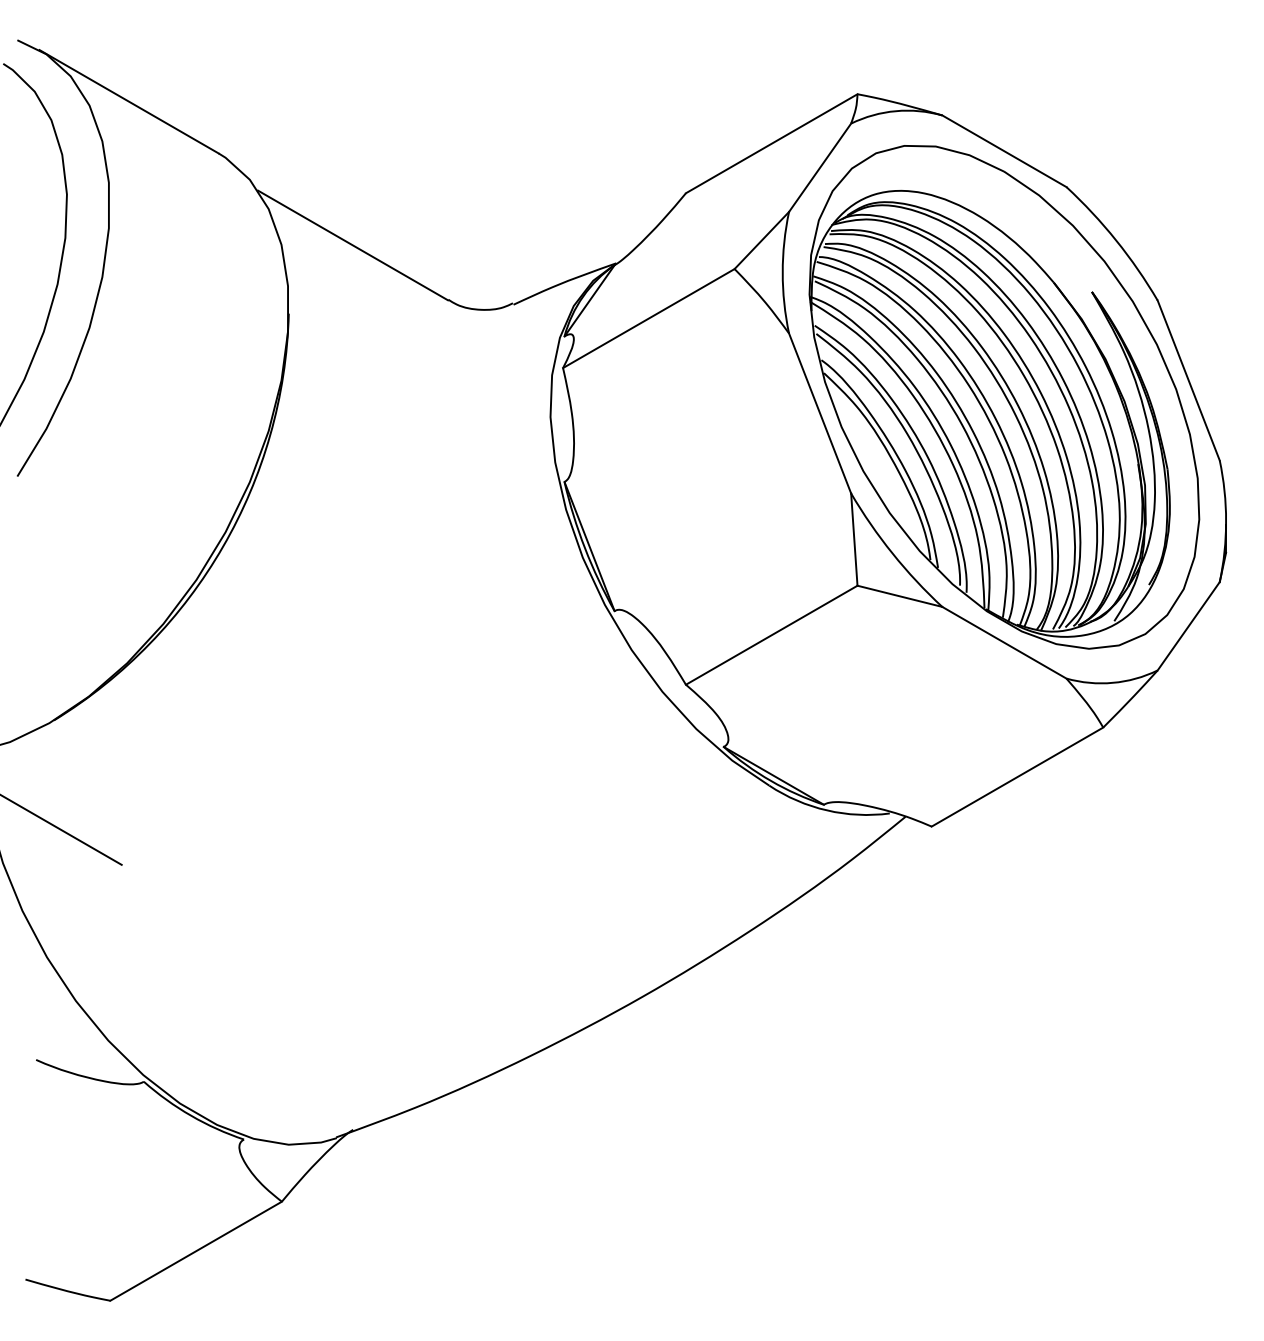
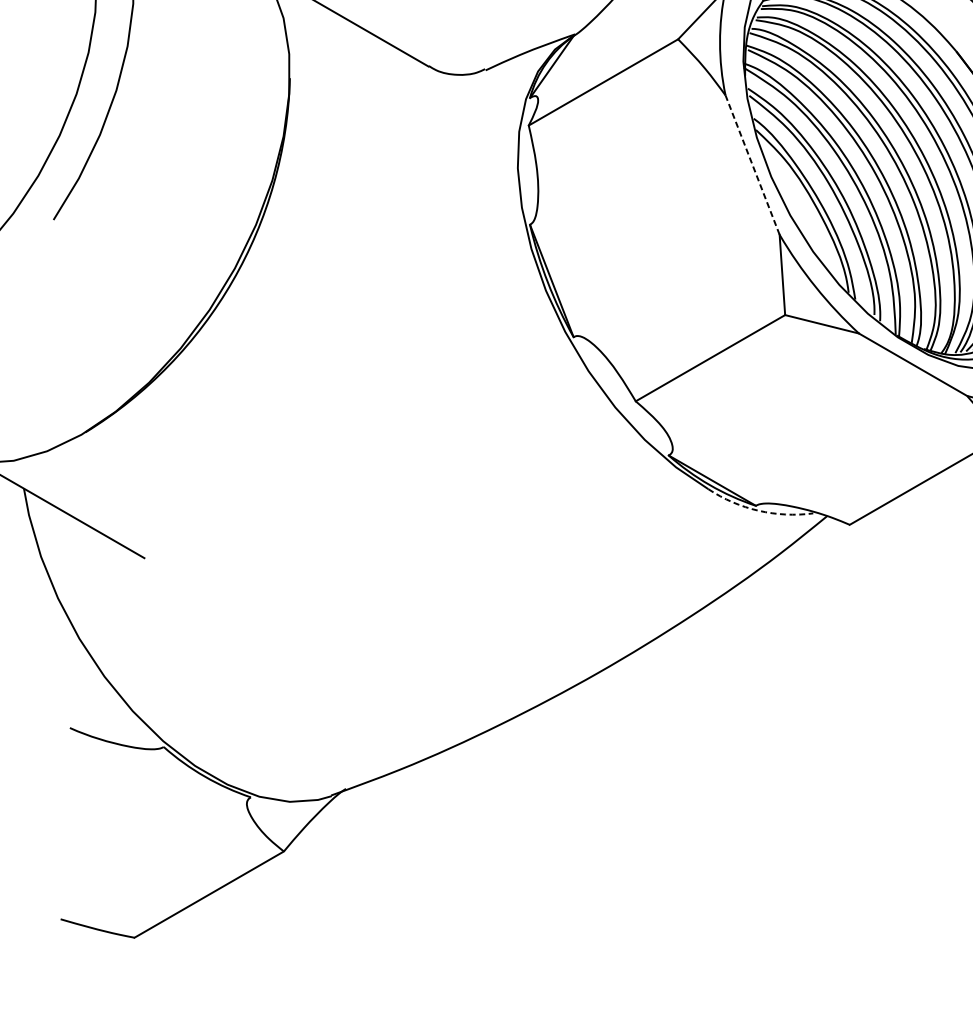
line: (820, 413) -> (752, 165), solid -> dashed
arc: (827, 810) -> (759, 510), solid -> dashed

